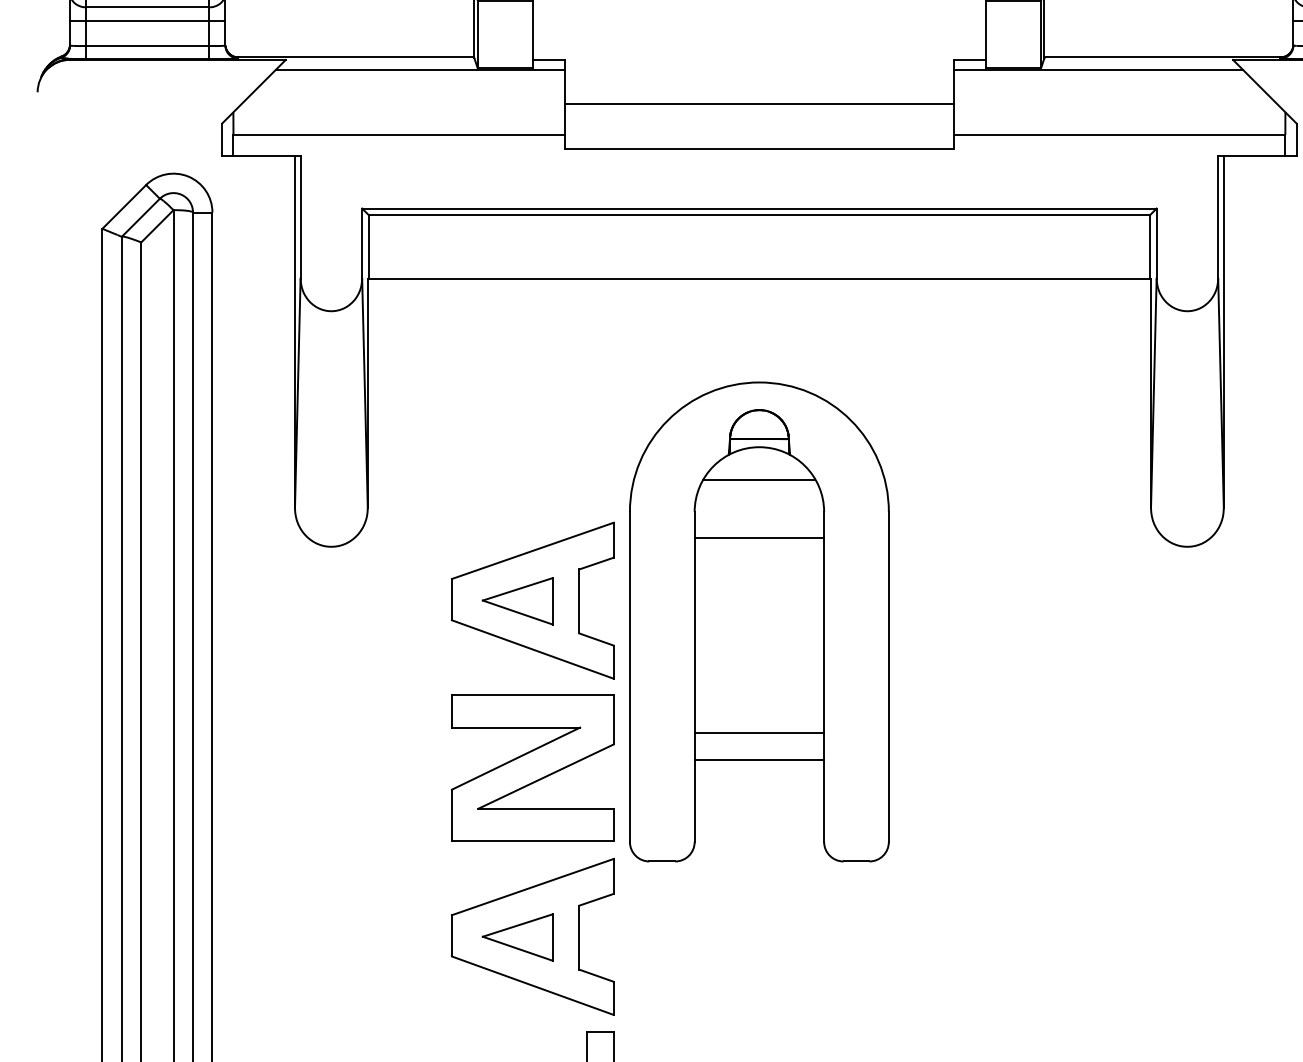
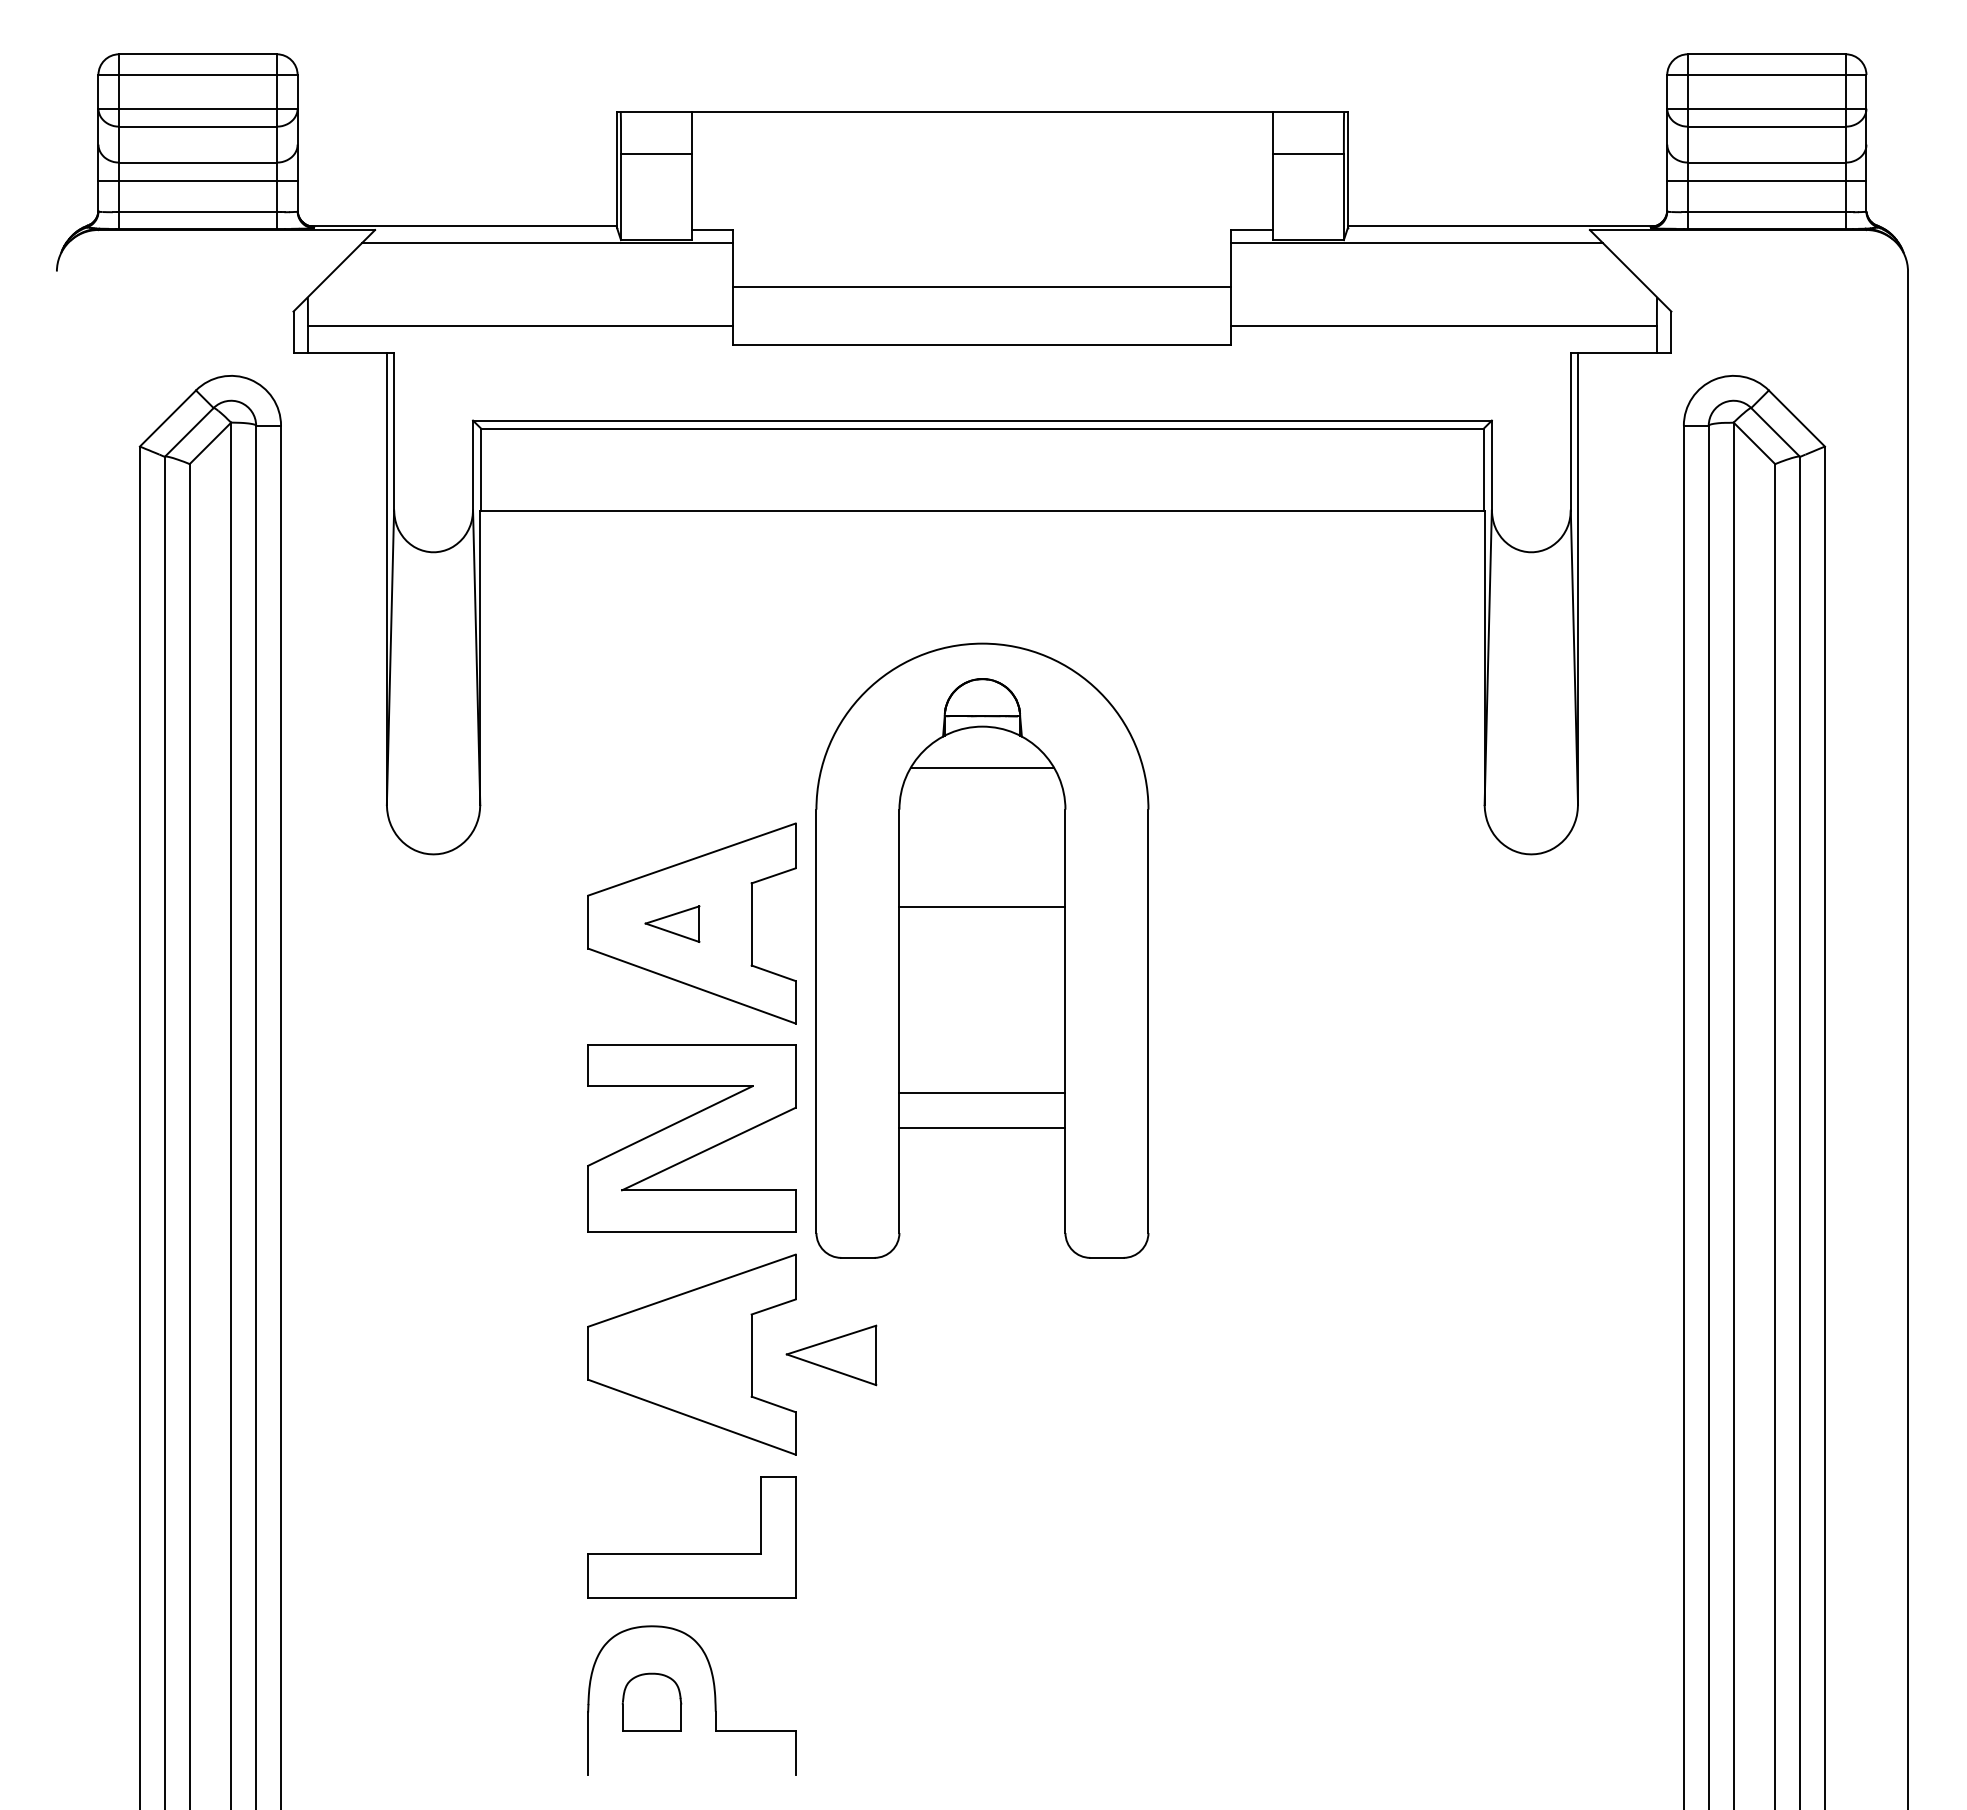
line: (759, 537) -> (982, 906), moved
part: (517, 600) -> (672, 923), size x0.6
part: (517, 937) -> (831, 1355), moved

